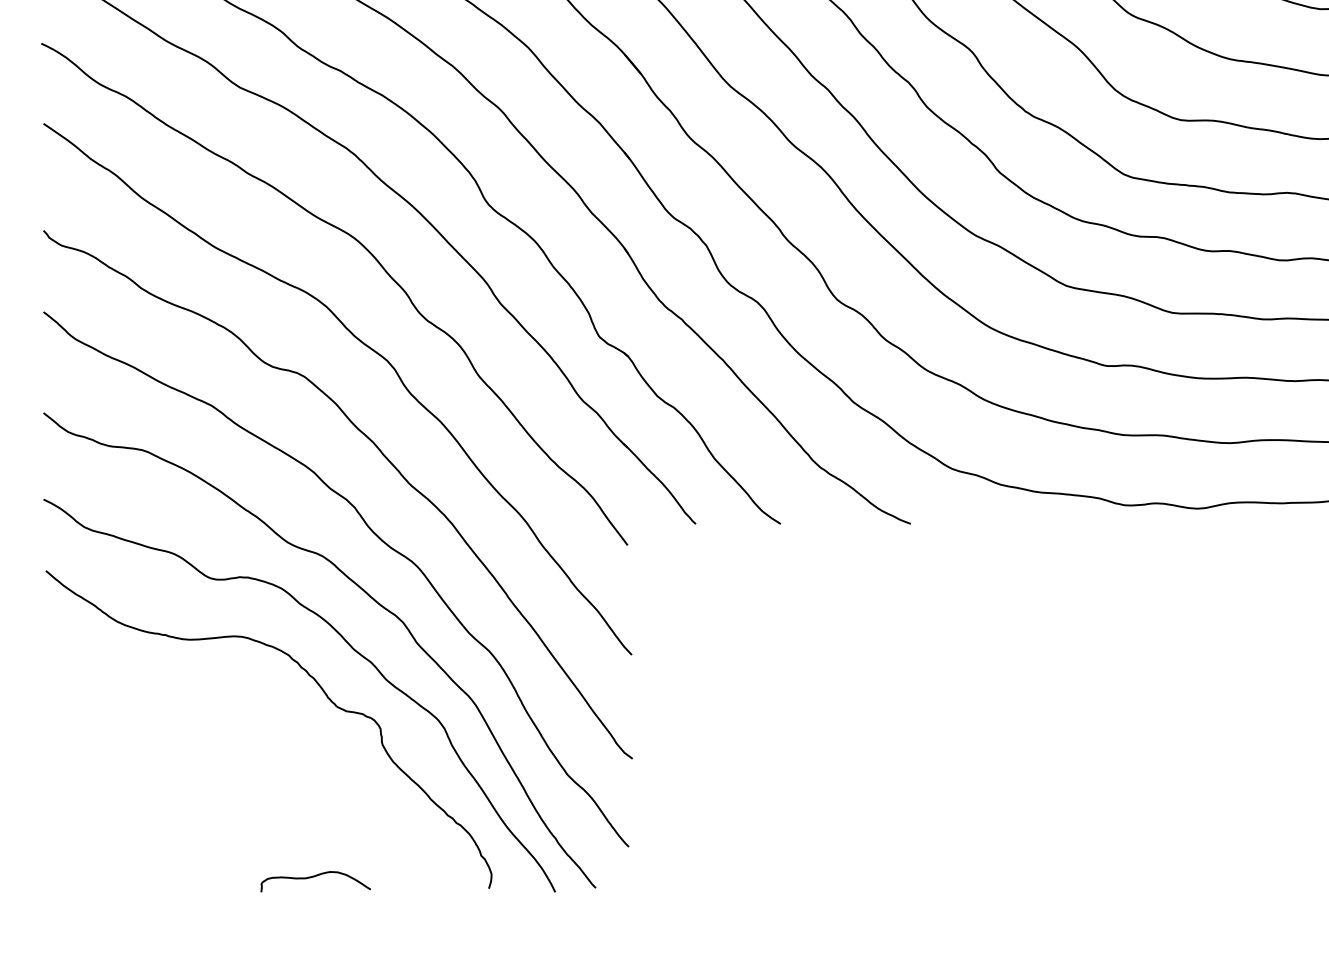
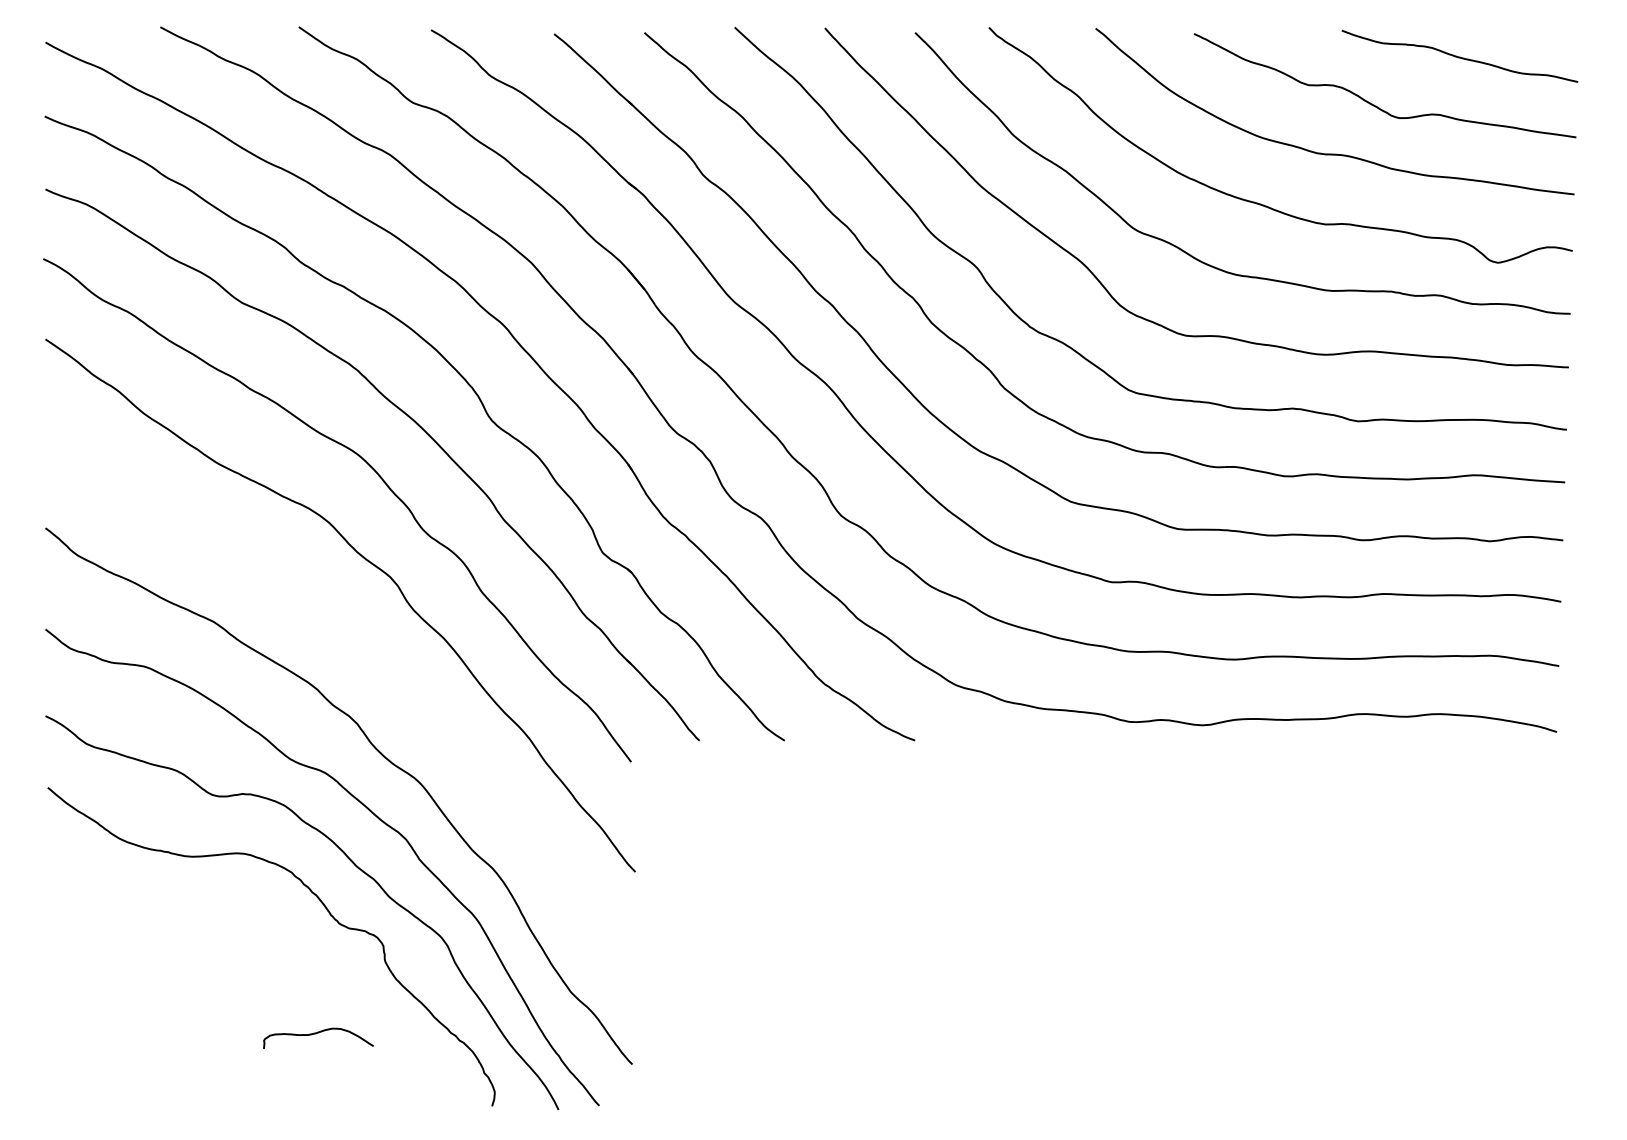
curve: (385, 458) -> (388, 675), removed
curve: (313, 877) -> (316, 1034), moved

